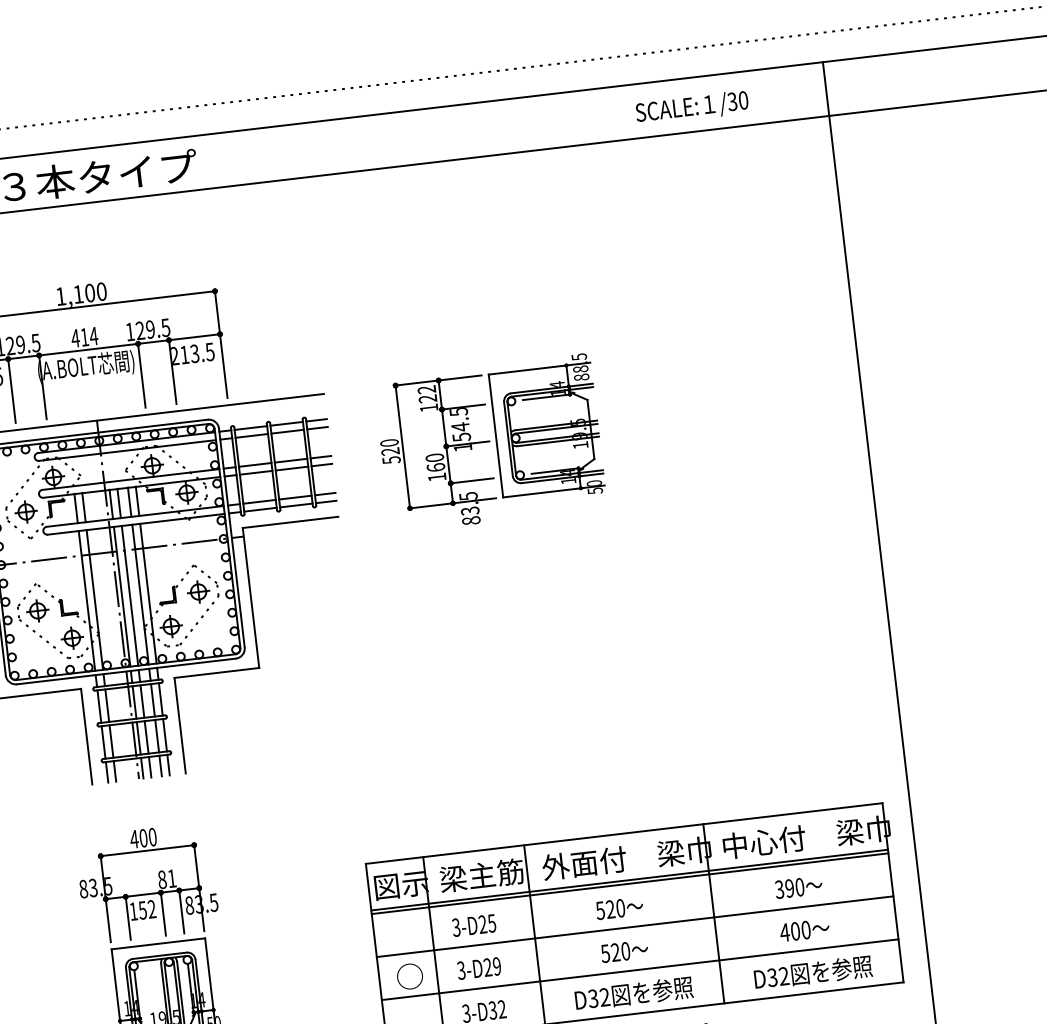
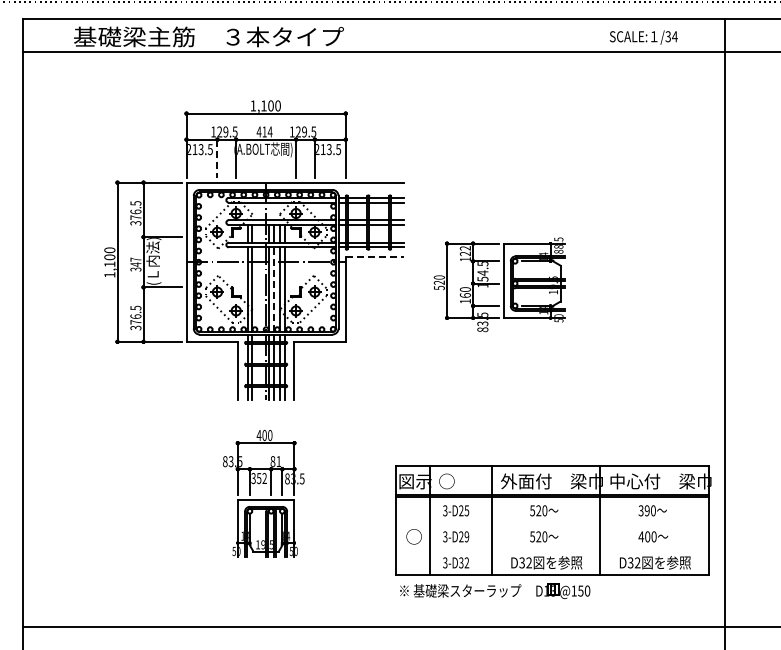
text: (742, 100) -> (674, 36), /30 -> /34
line: (12, 391) -> (217, 159), solid -> dashed
part: (490, 442) -> (499, 284), moved
line: (290, 523) -> (374, 257), solid -> dashed
line: (129, 595) -> (273, 289), solid -> dashed
text: (482, 875) -> (464, 481), 梁主筋 -> ○
text: (133, 911) -> (253, 478), 152 -> 352
line: (633, 926) -> (551, 522), removed
line: (638, 969) -> (551, 548), removed

